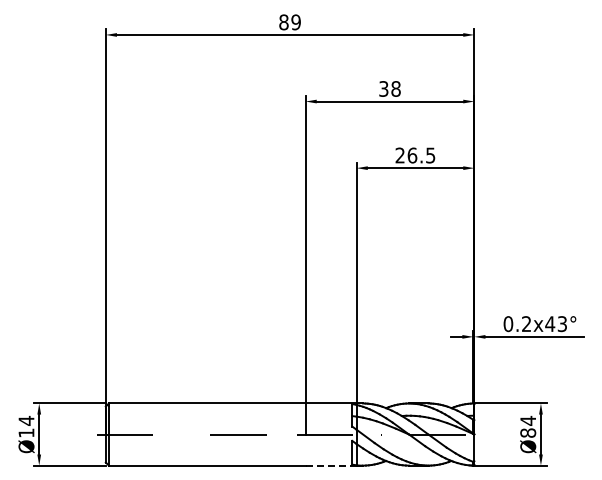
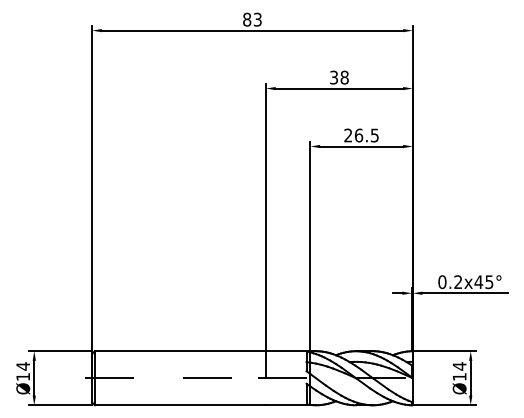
text: (295, 22) -> (257, 19), 89 -> 83
text: (562, 323) -> (489, 281), 0.2x43° -> 0.2x45°
text: (528, 432) -> (459, 376), Ø84 -> Ø14
line: (331, 465) -> (288, 405), dashed -> solid

